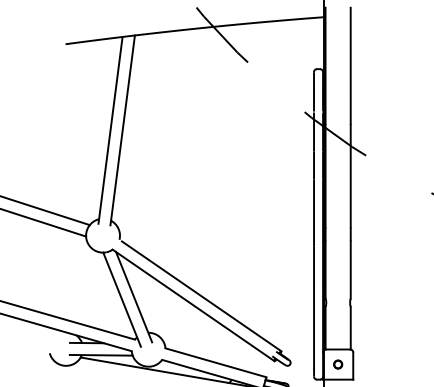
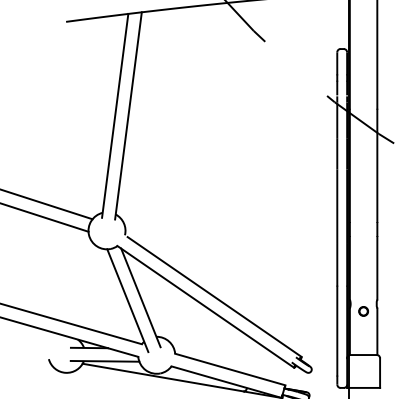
part: (338, 364) -> (363, 311), moved

